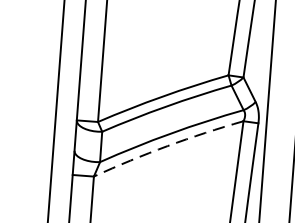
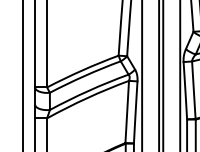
arc: (167, 146) -> (87, 98), dashed -> solid

